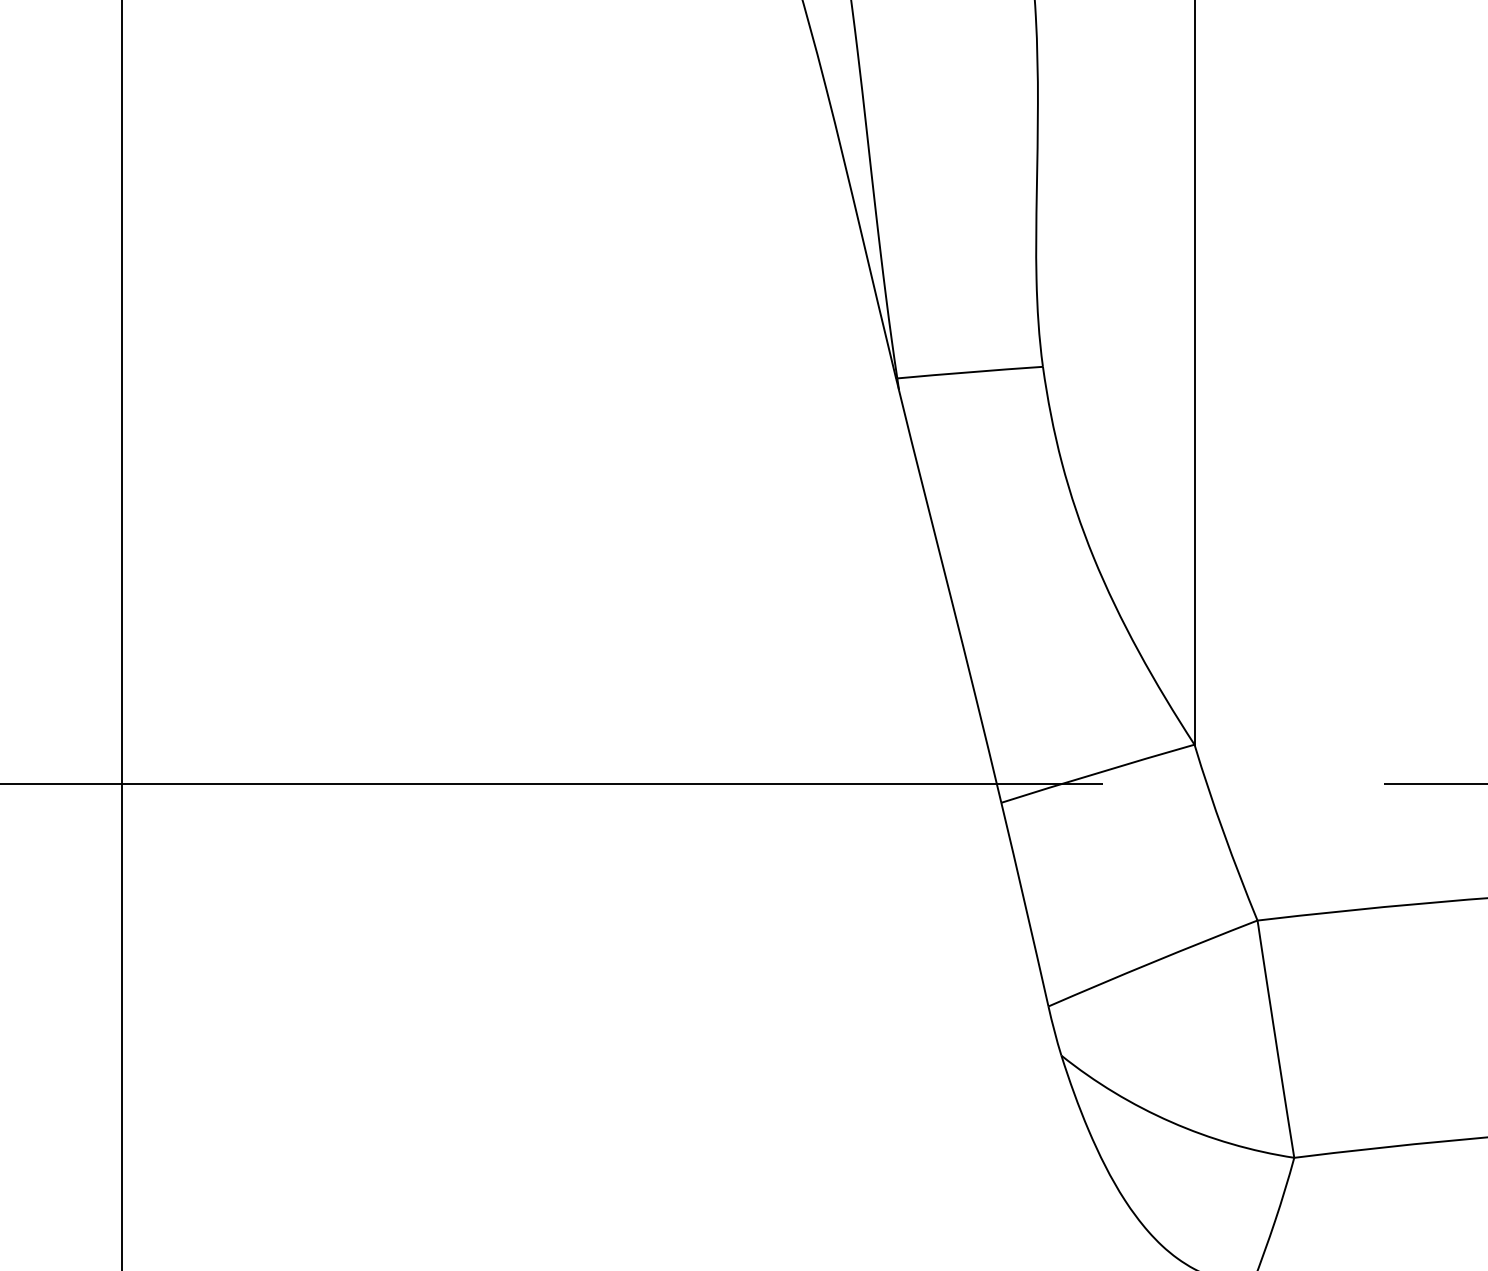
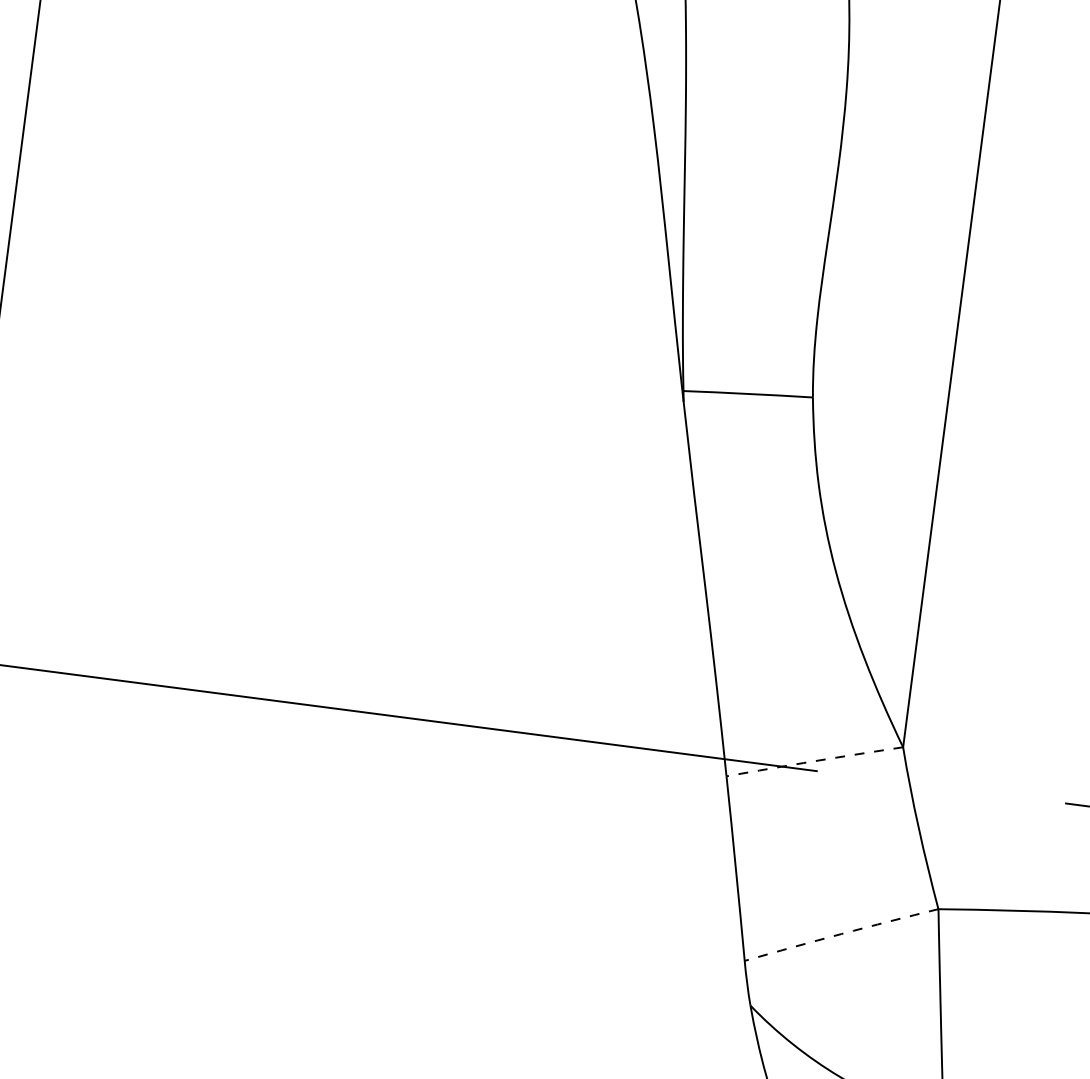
arc: (1097, 773) -> (814, 761), solid -> dashed
arc: (1152, 962) -> (841, 934), solid -> dashed

